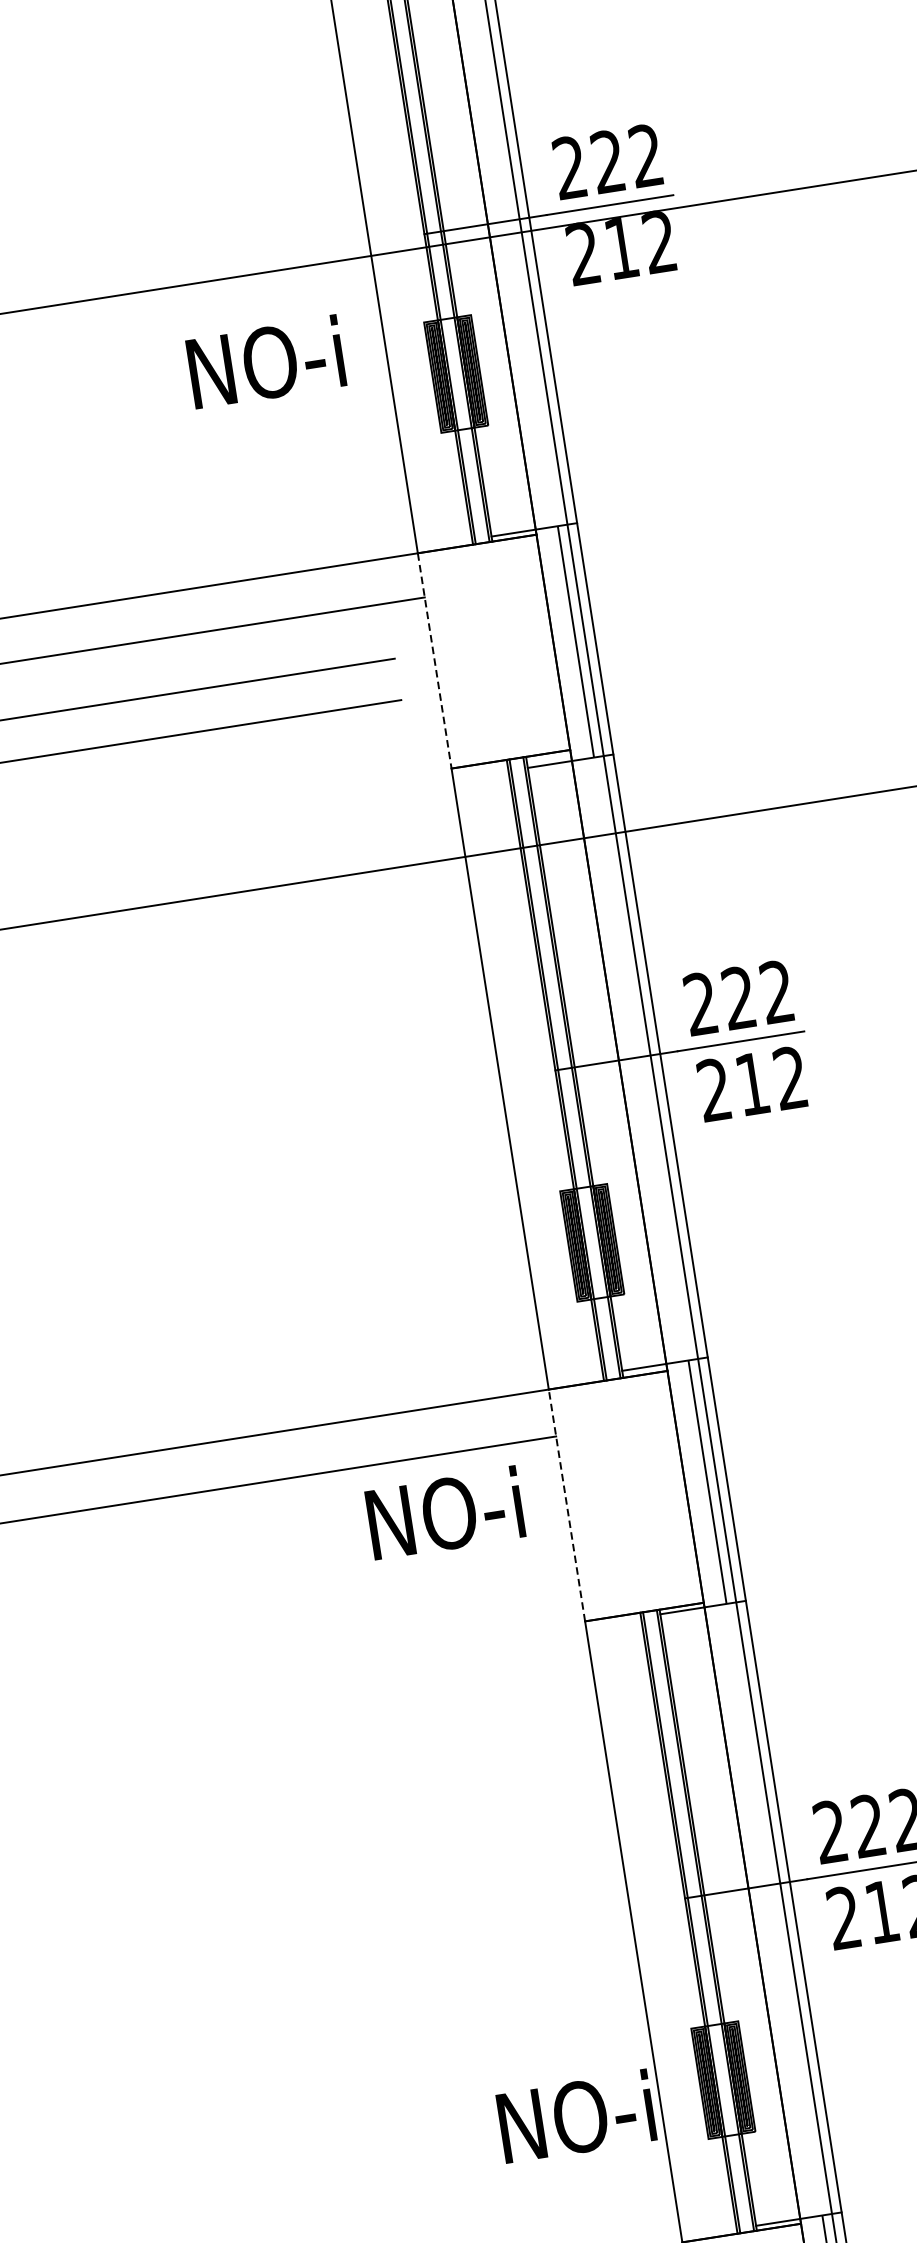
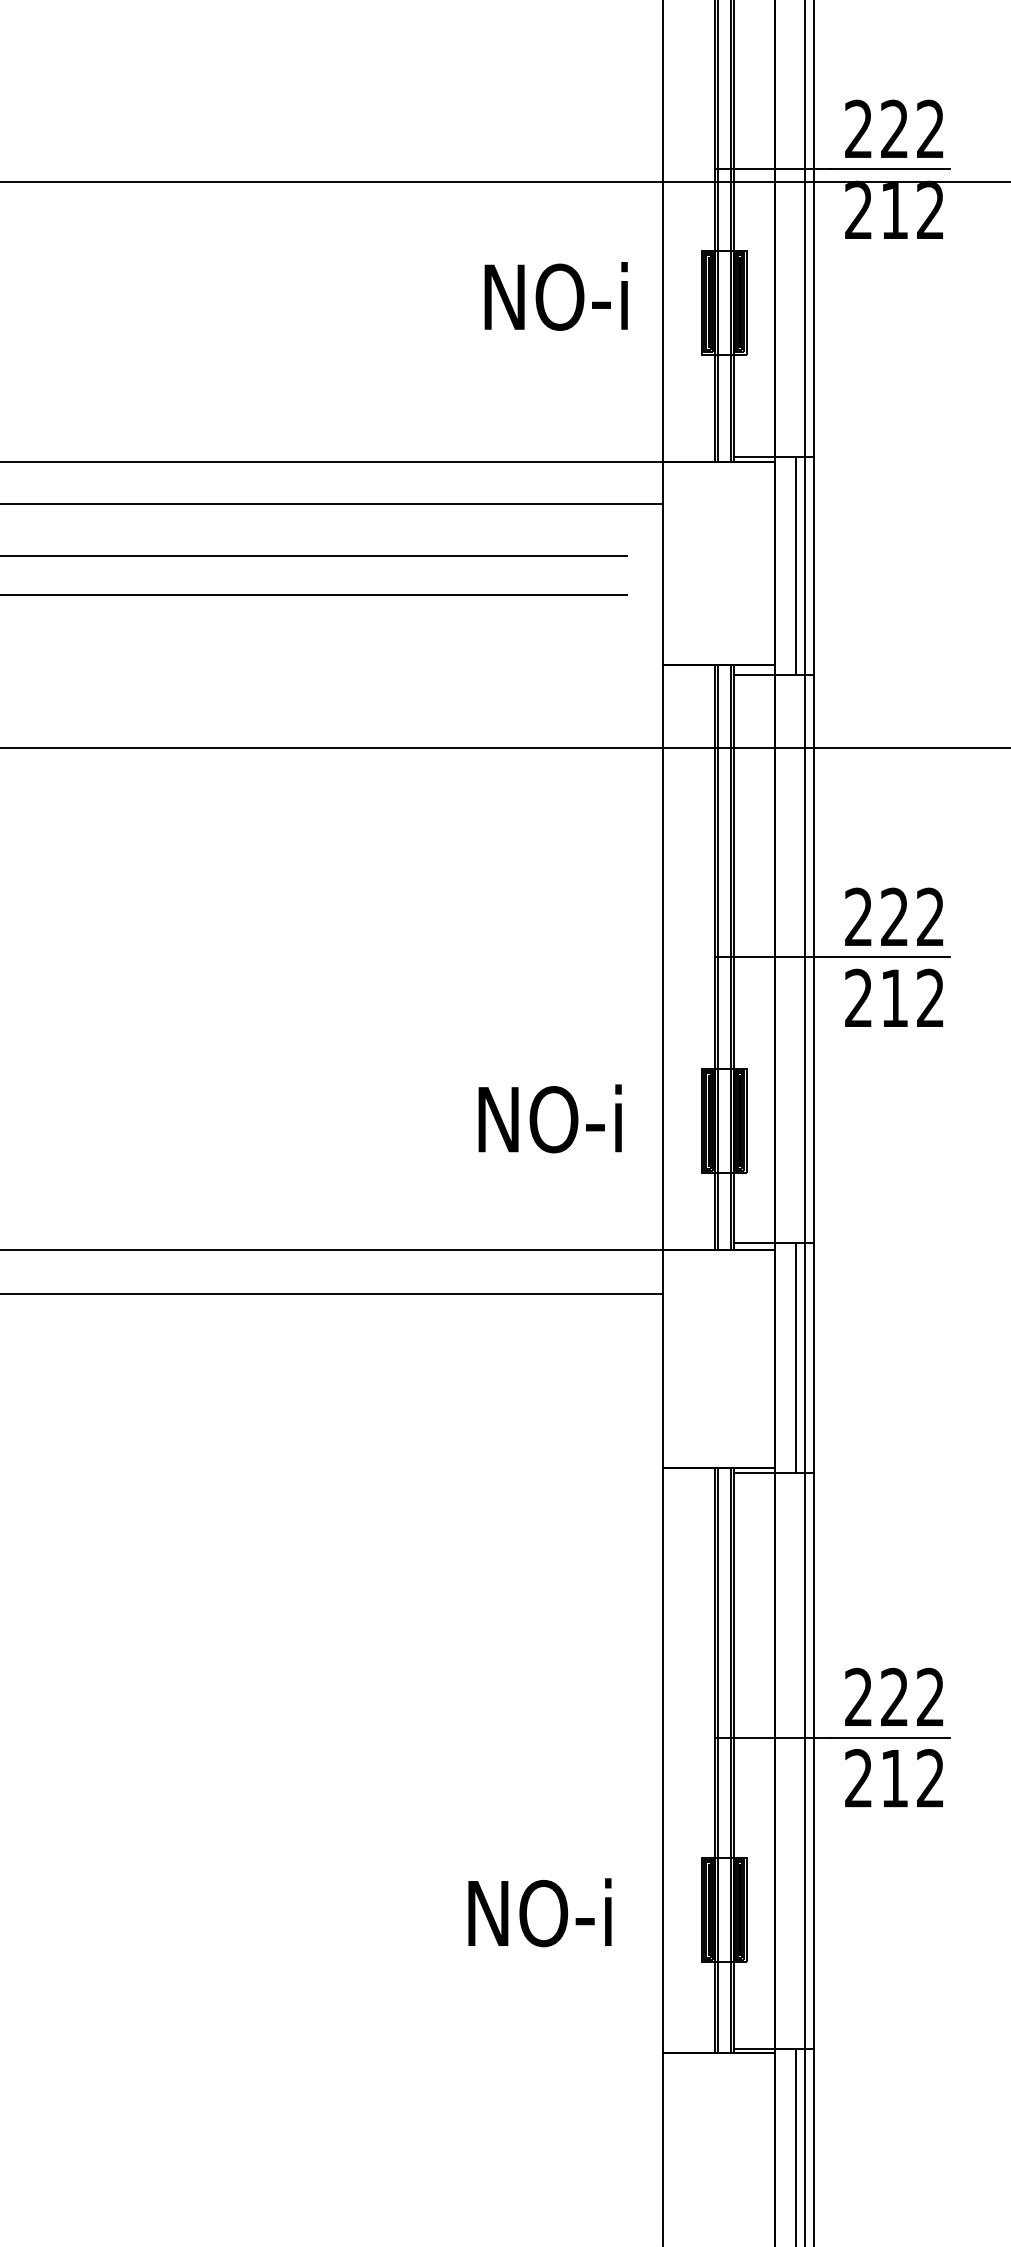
text: (265, 362) -> (555, 296), moved
line: (434, 661) -> (663, 563), dashed -> solid
line: (567, 1504) -> (663, 1358), dashed -> solid
text: (444, 1513) -> (549, 1118), moved
text: (575, 2116) -> (539, 1912), moved

